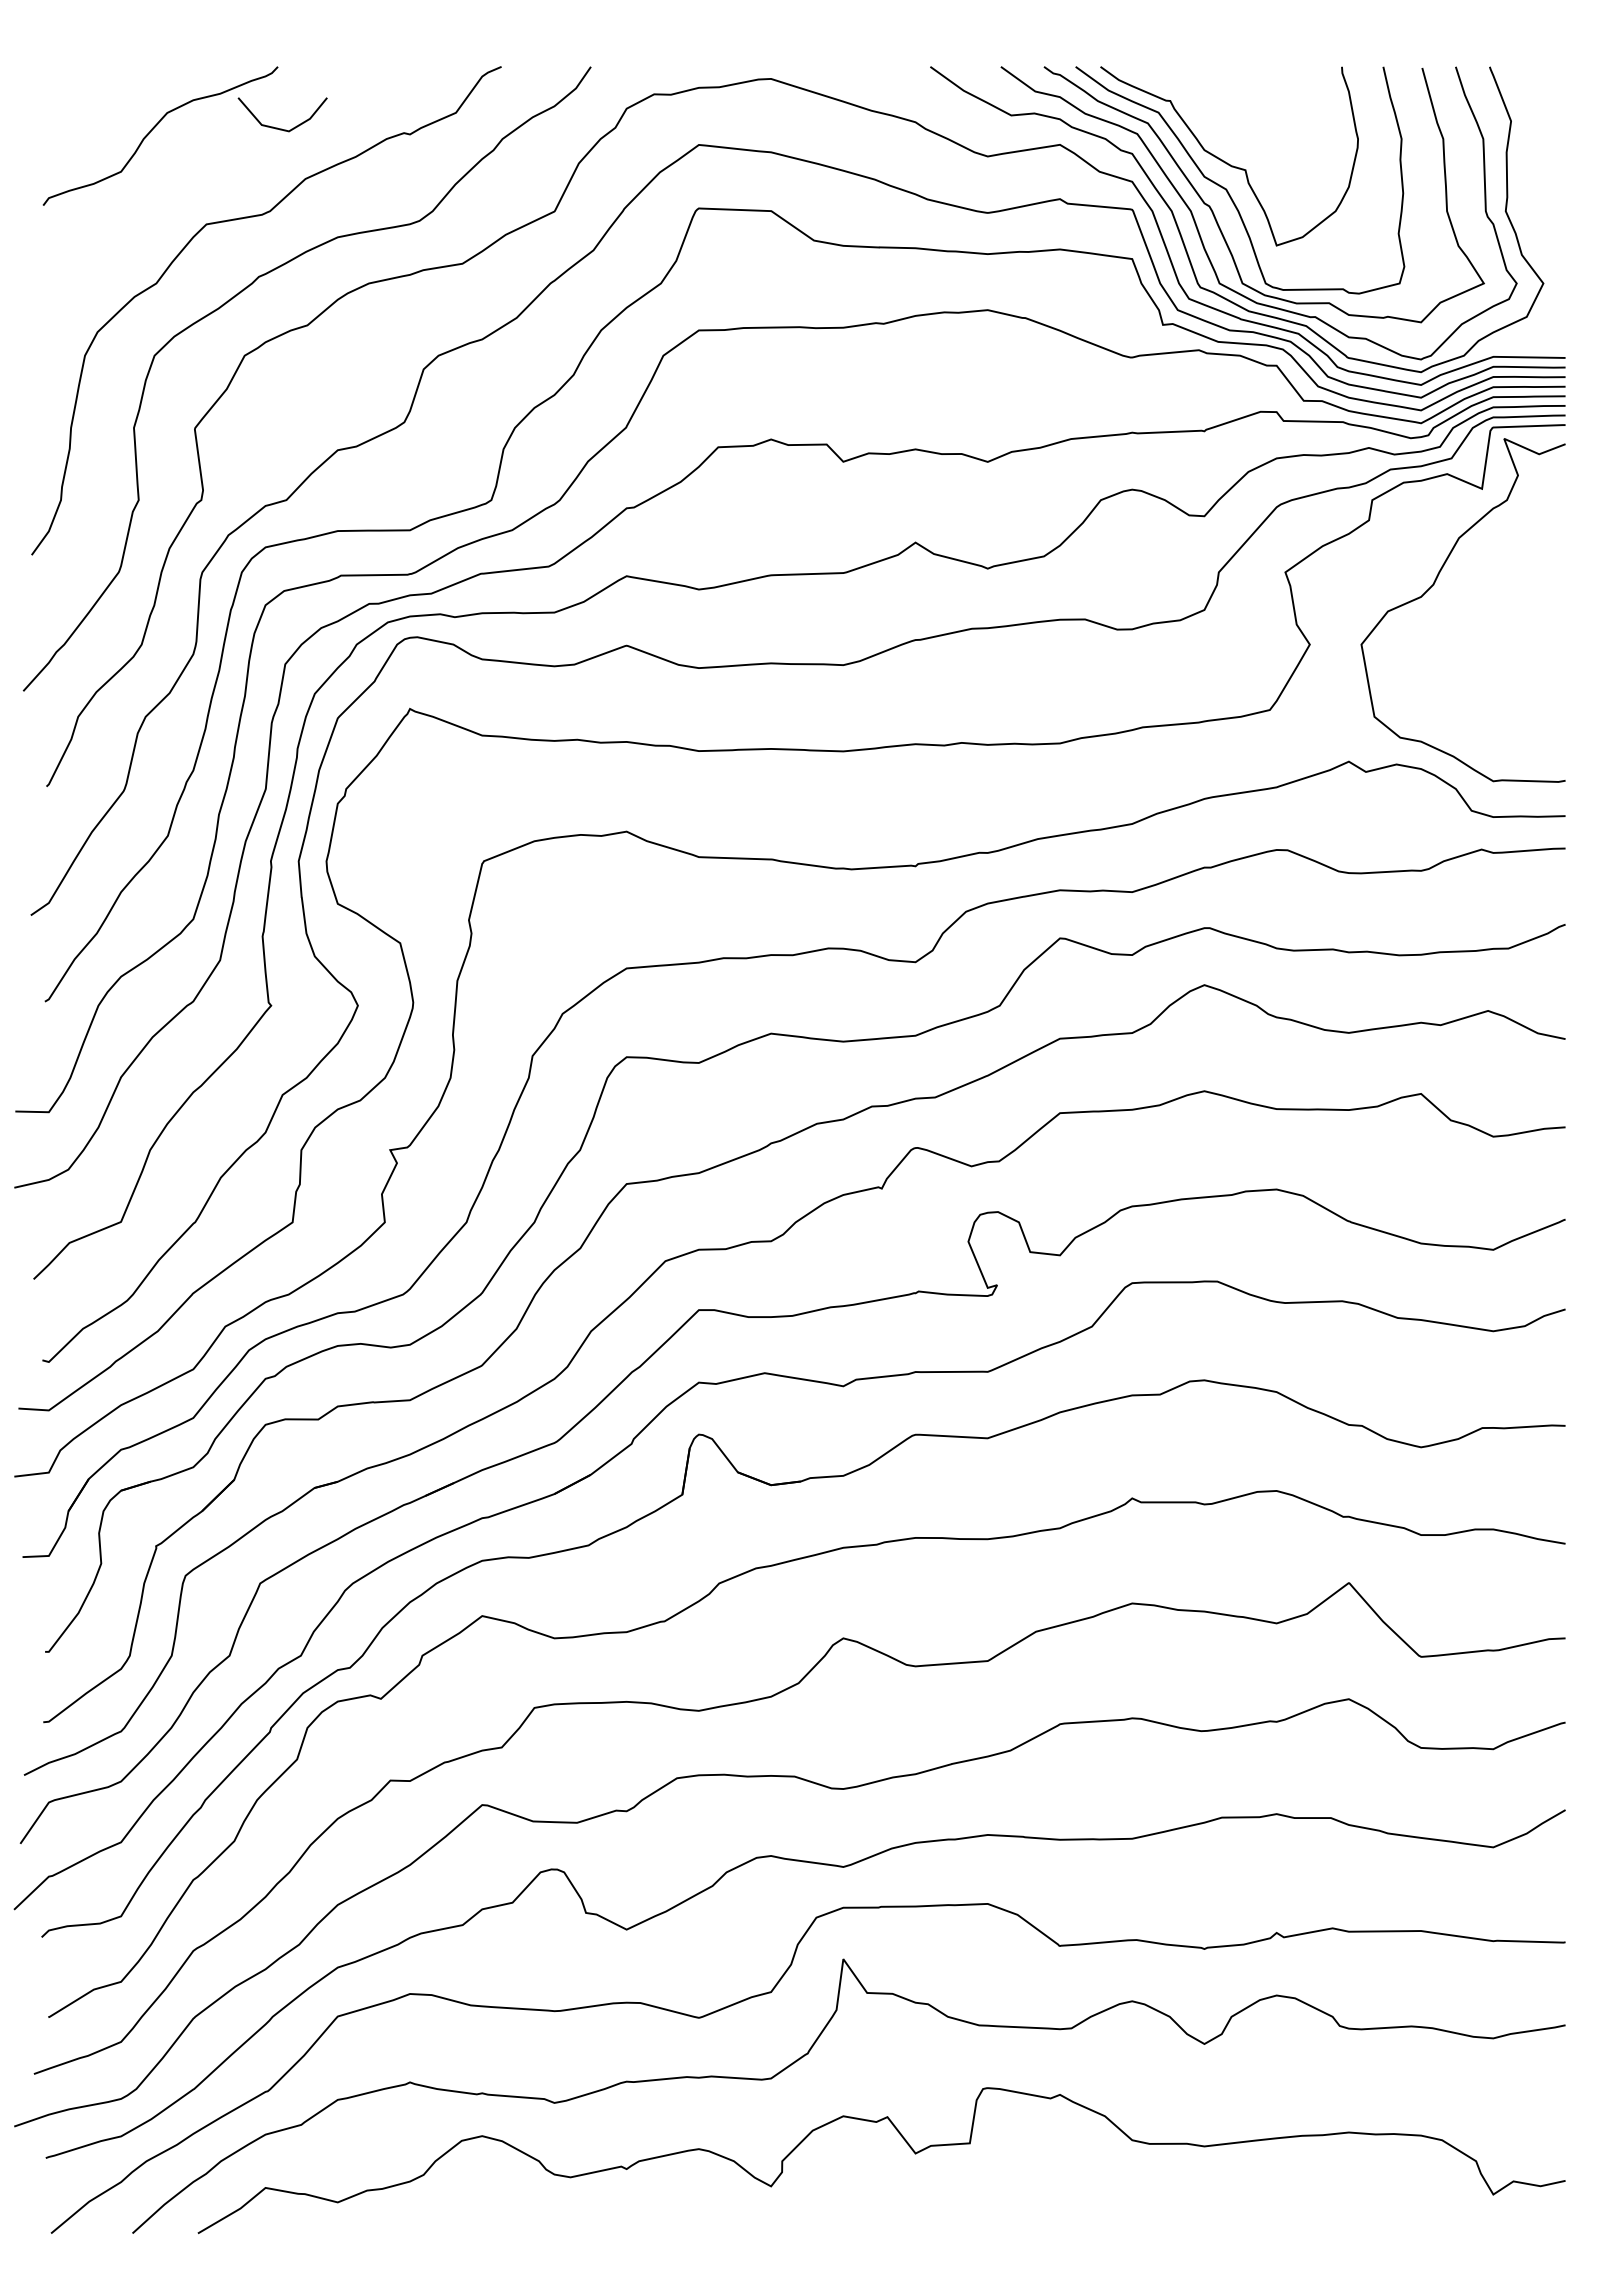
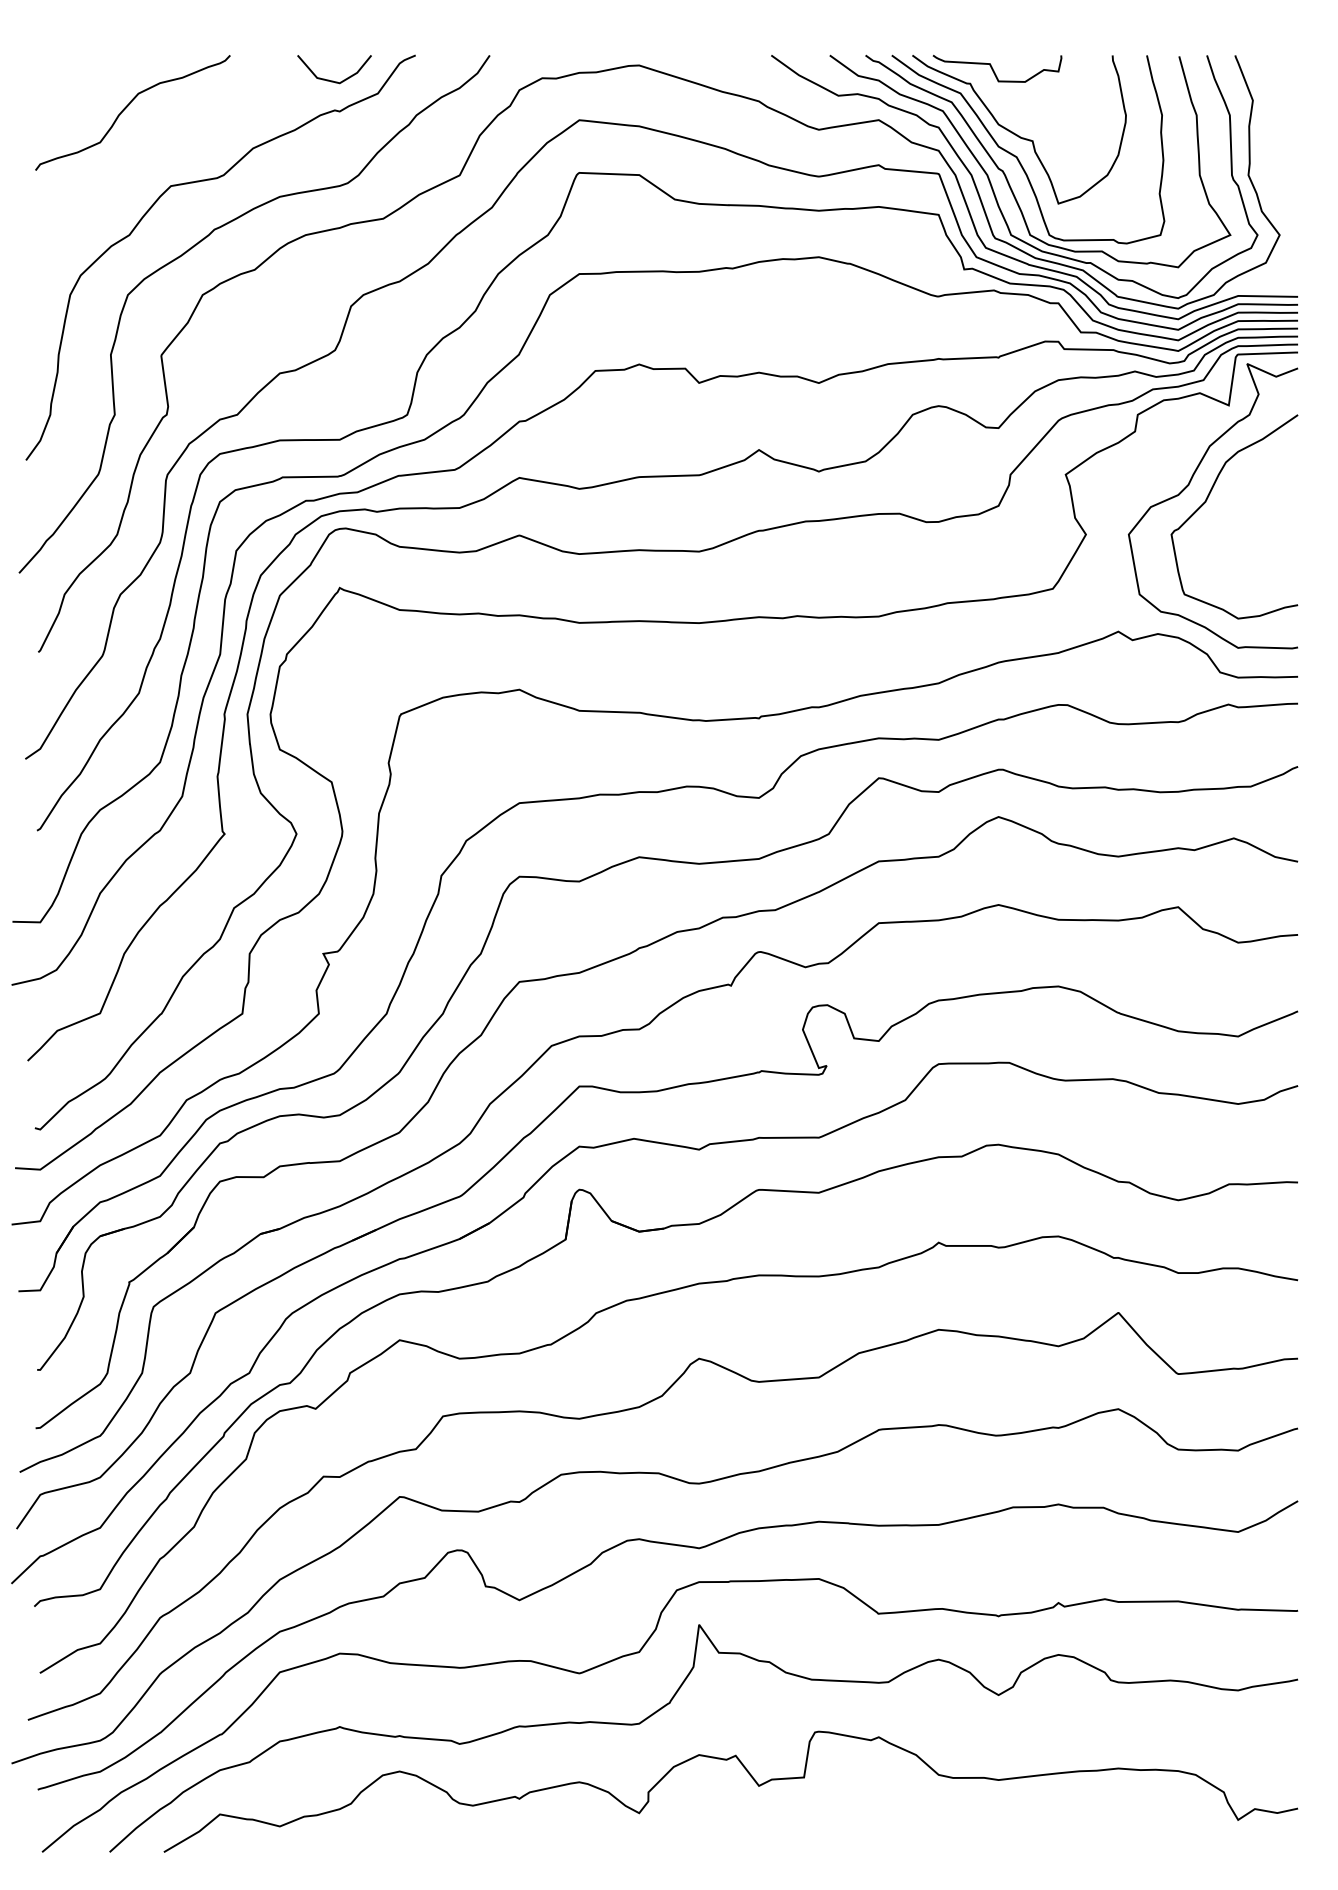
curve: (1199, 85) -> (994, 70), added
line: (277, 127) -> (330, 80), moved
curve: (1455, 604) -> (1206, 501), added

